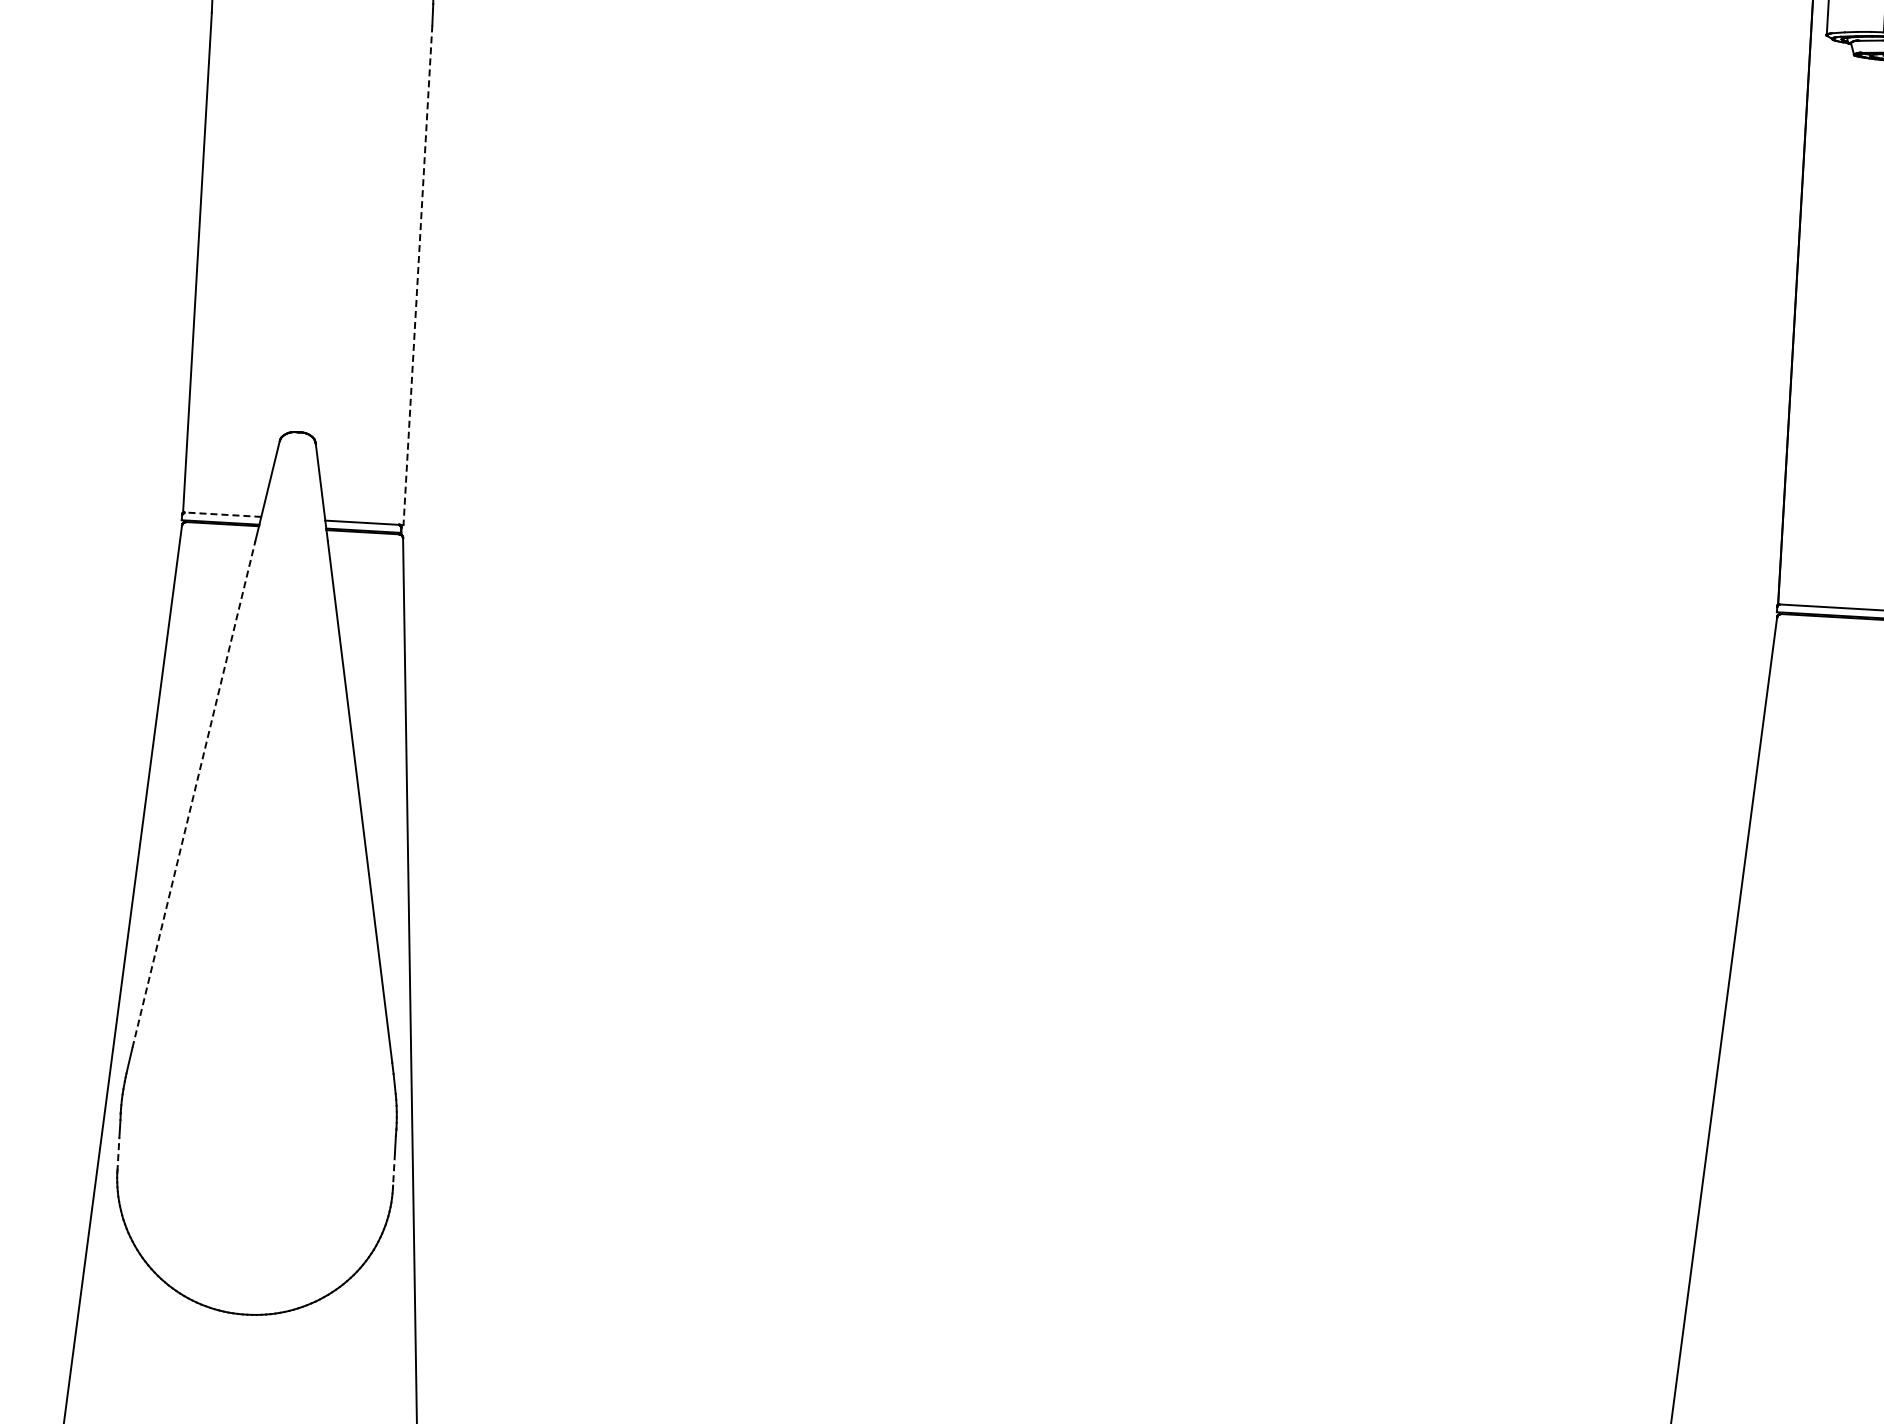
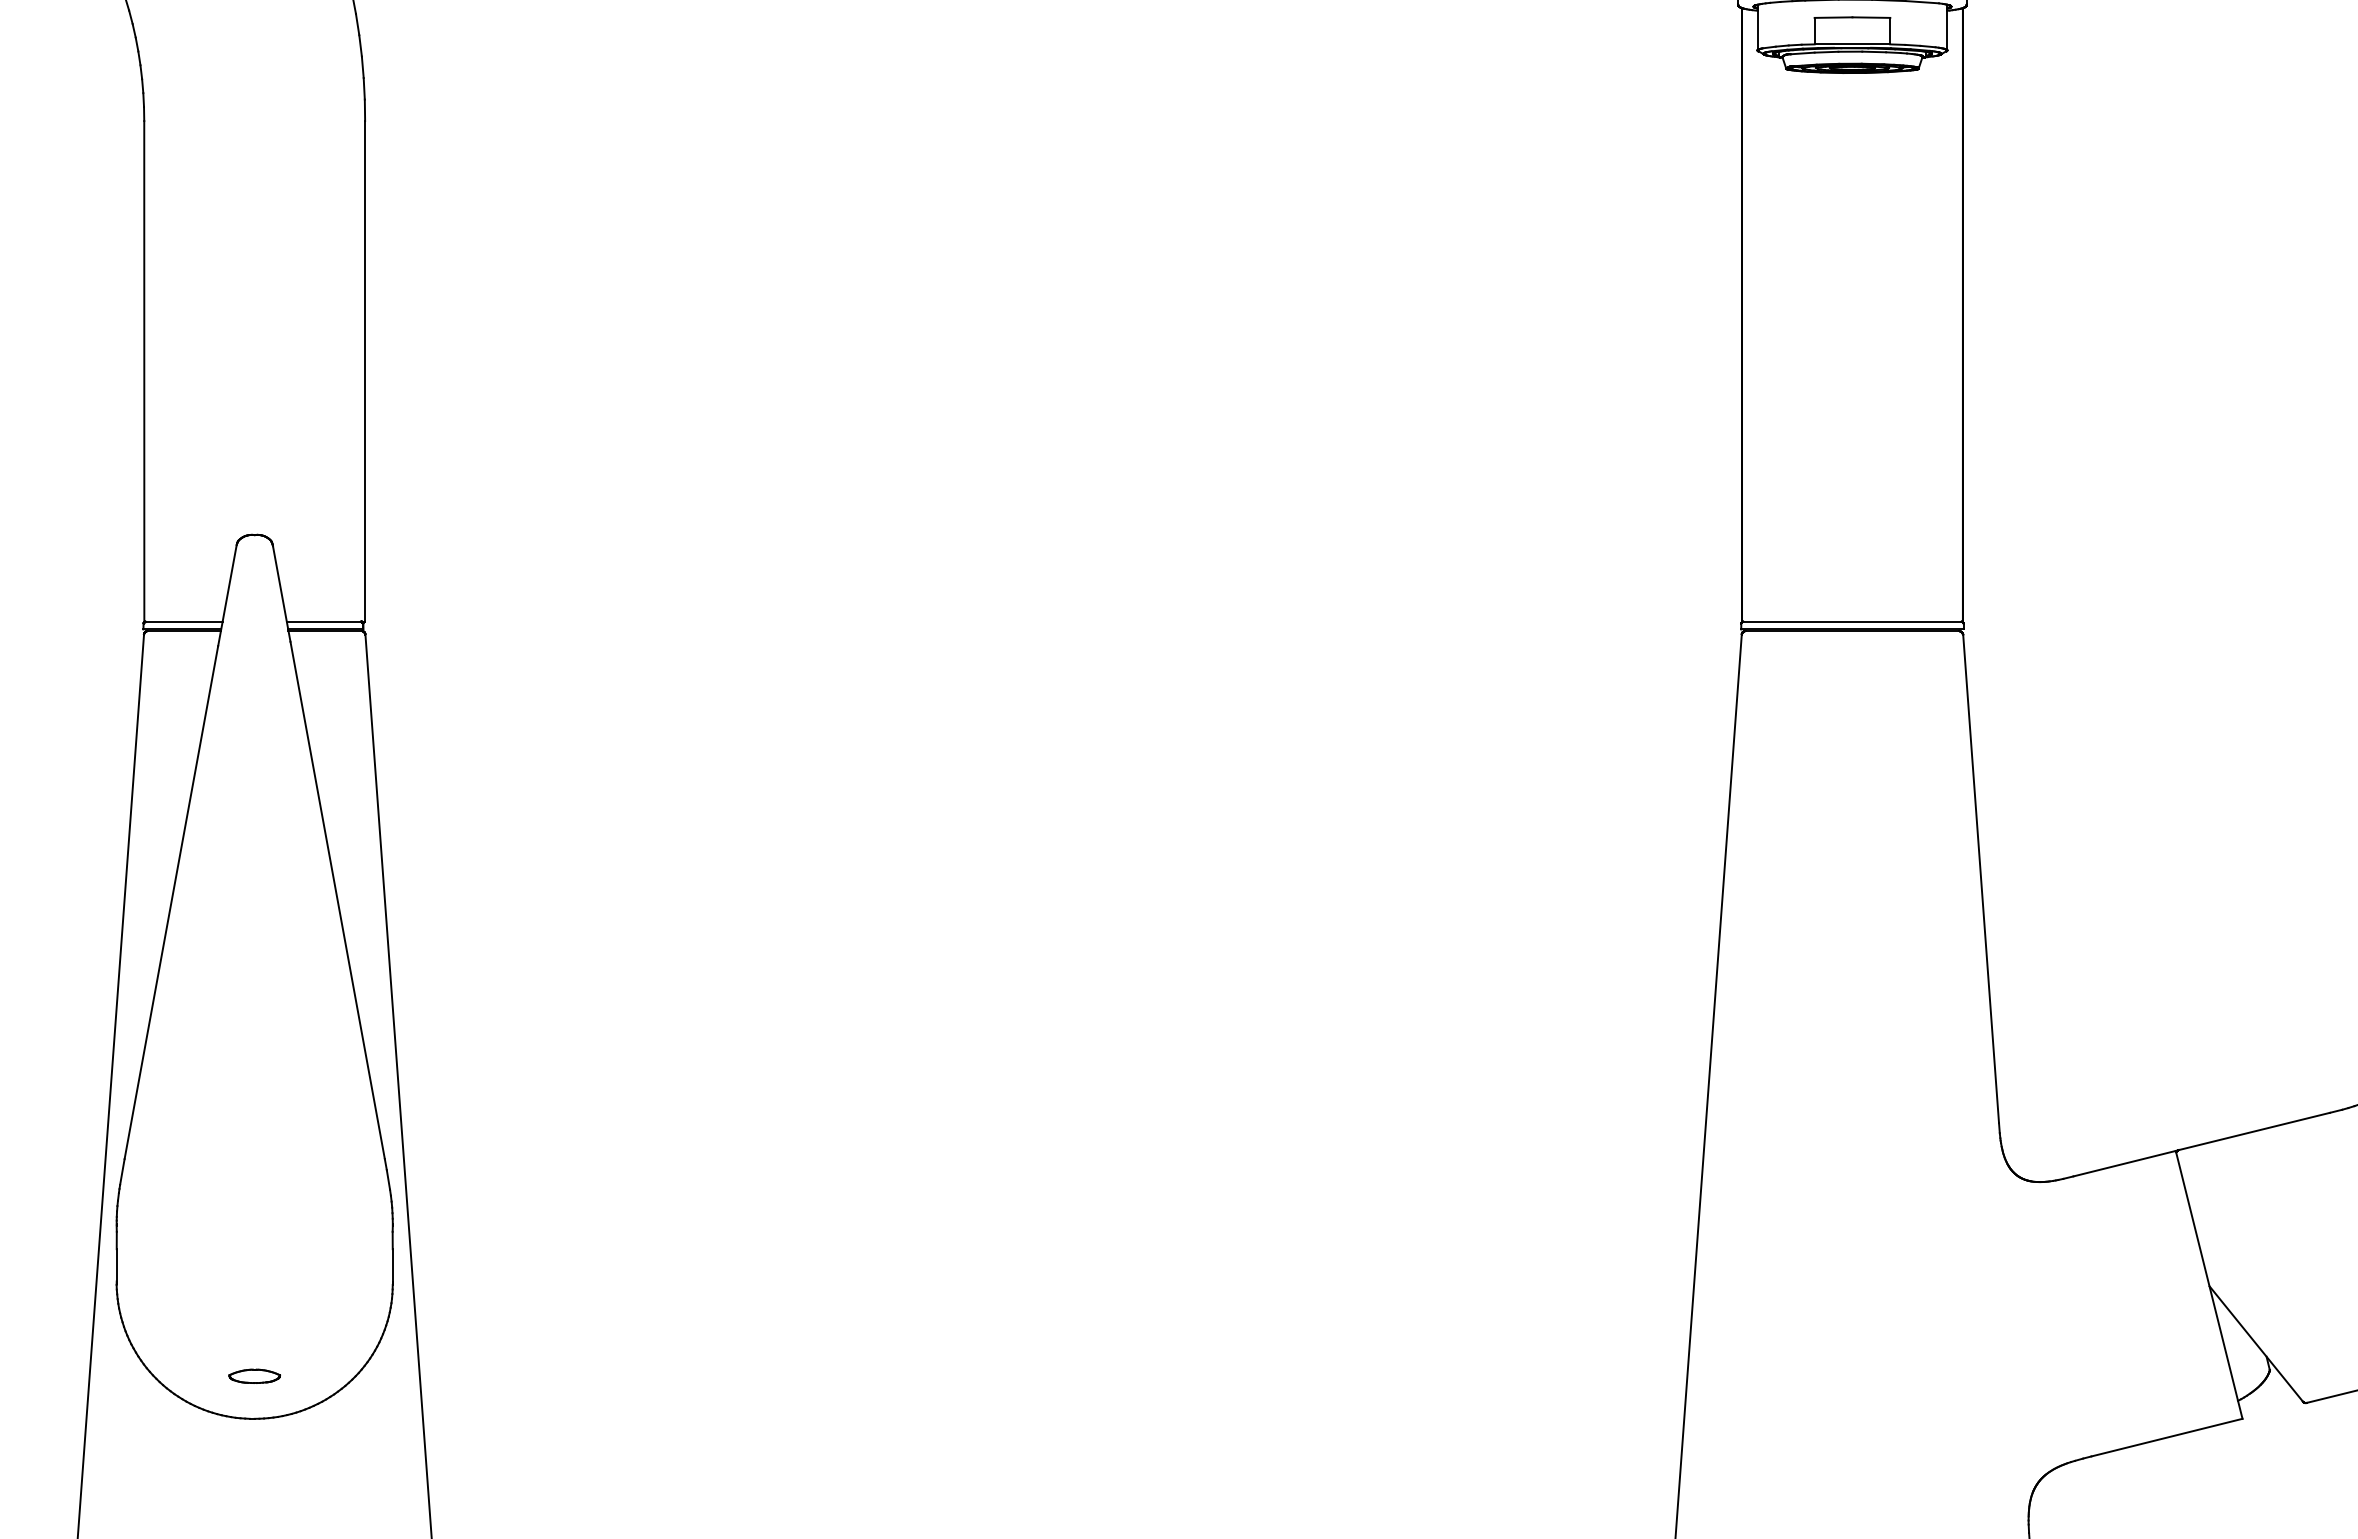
line: (418, 275) -> (365, 371), dashed -> solid
line: (222, 514) -> (183, 621), dashed -> solid
line: (194, 794) -> (171, 902), dashed -> solid
line: (118, 1154) -> (116, 1266), dashed -> solid
line: (393, 1171) -> (392, 1267), dashed -> solid
part: (249, 1271) -> (254, 1375), added

